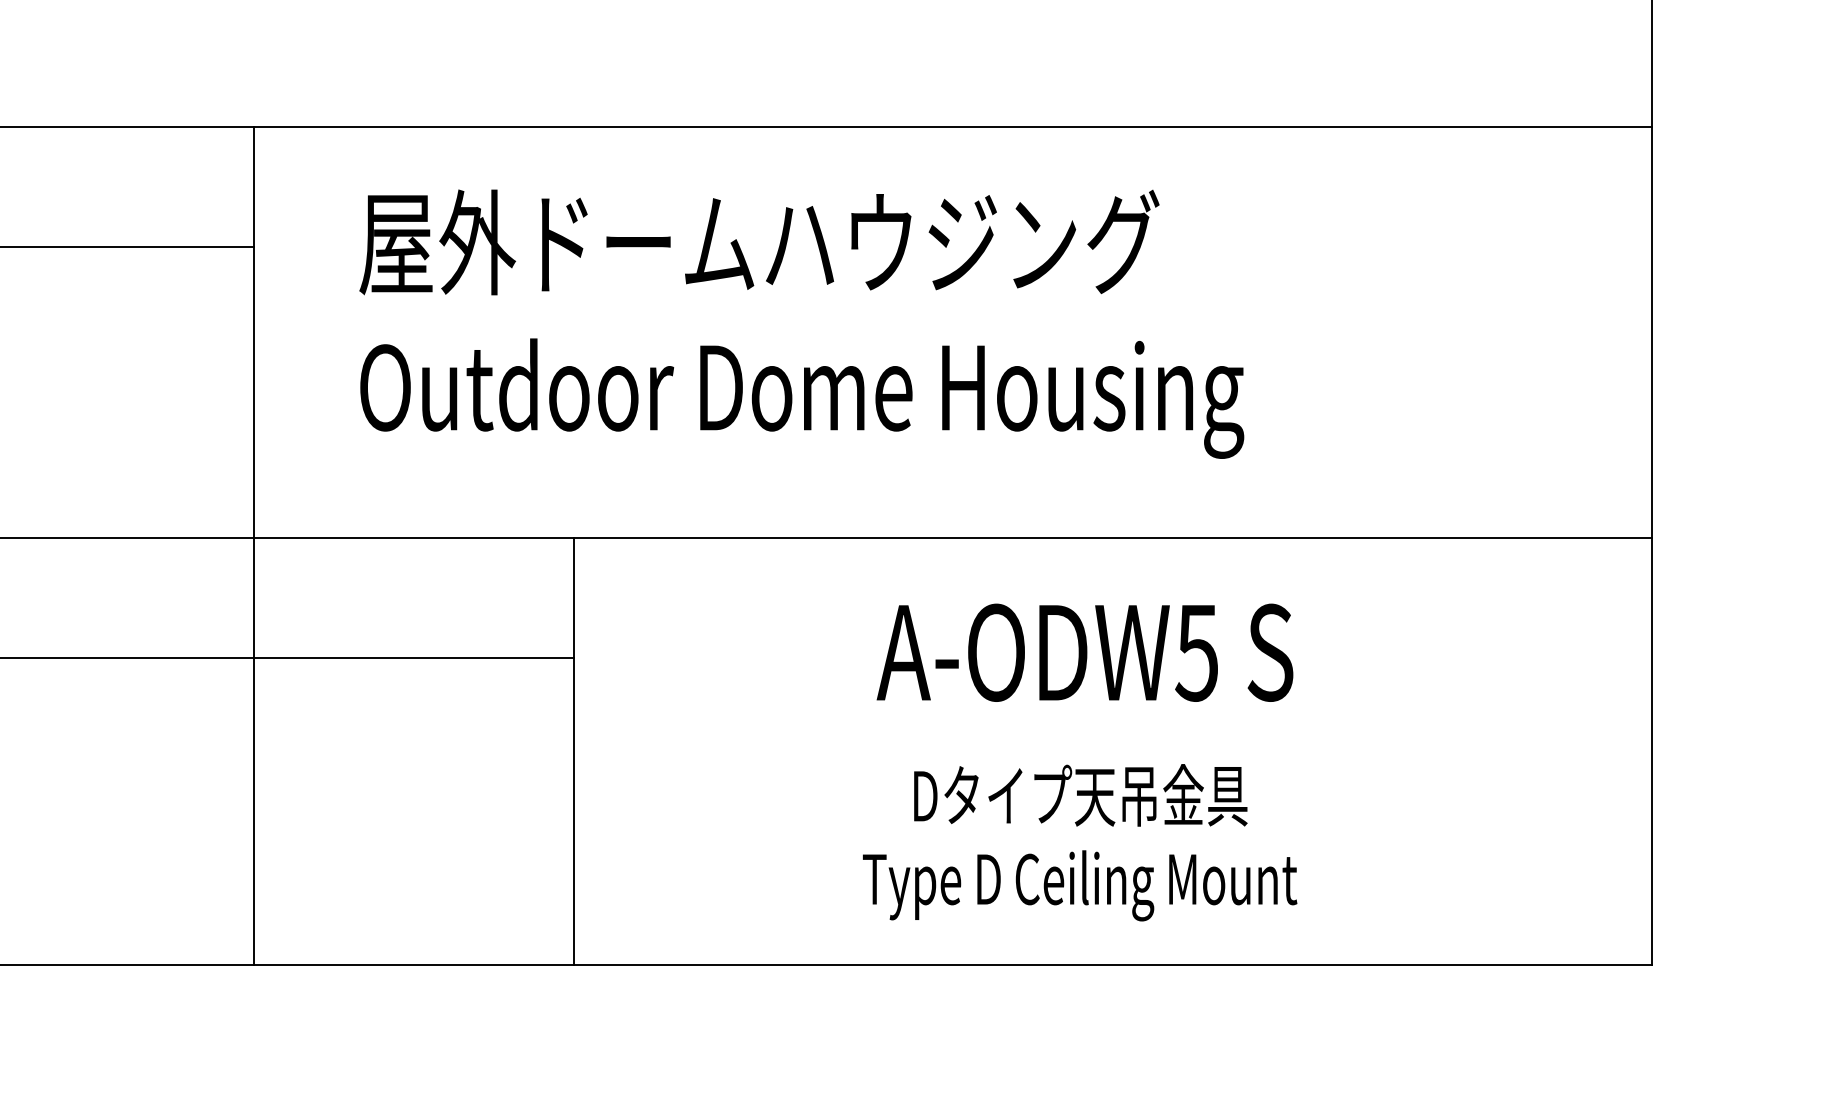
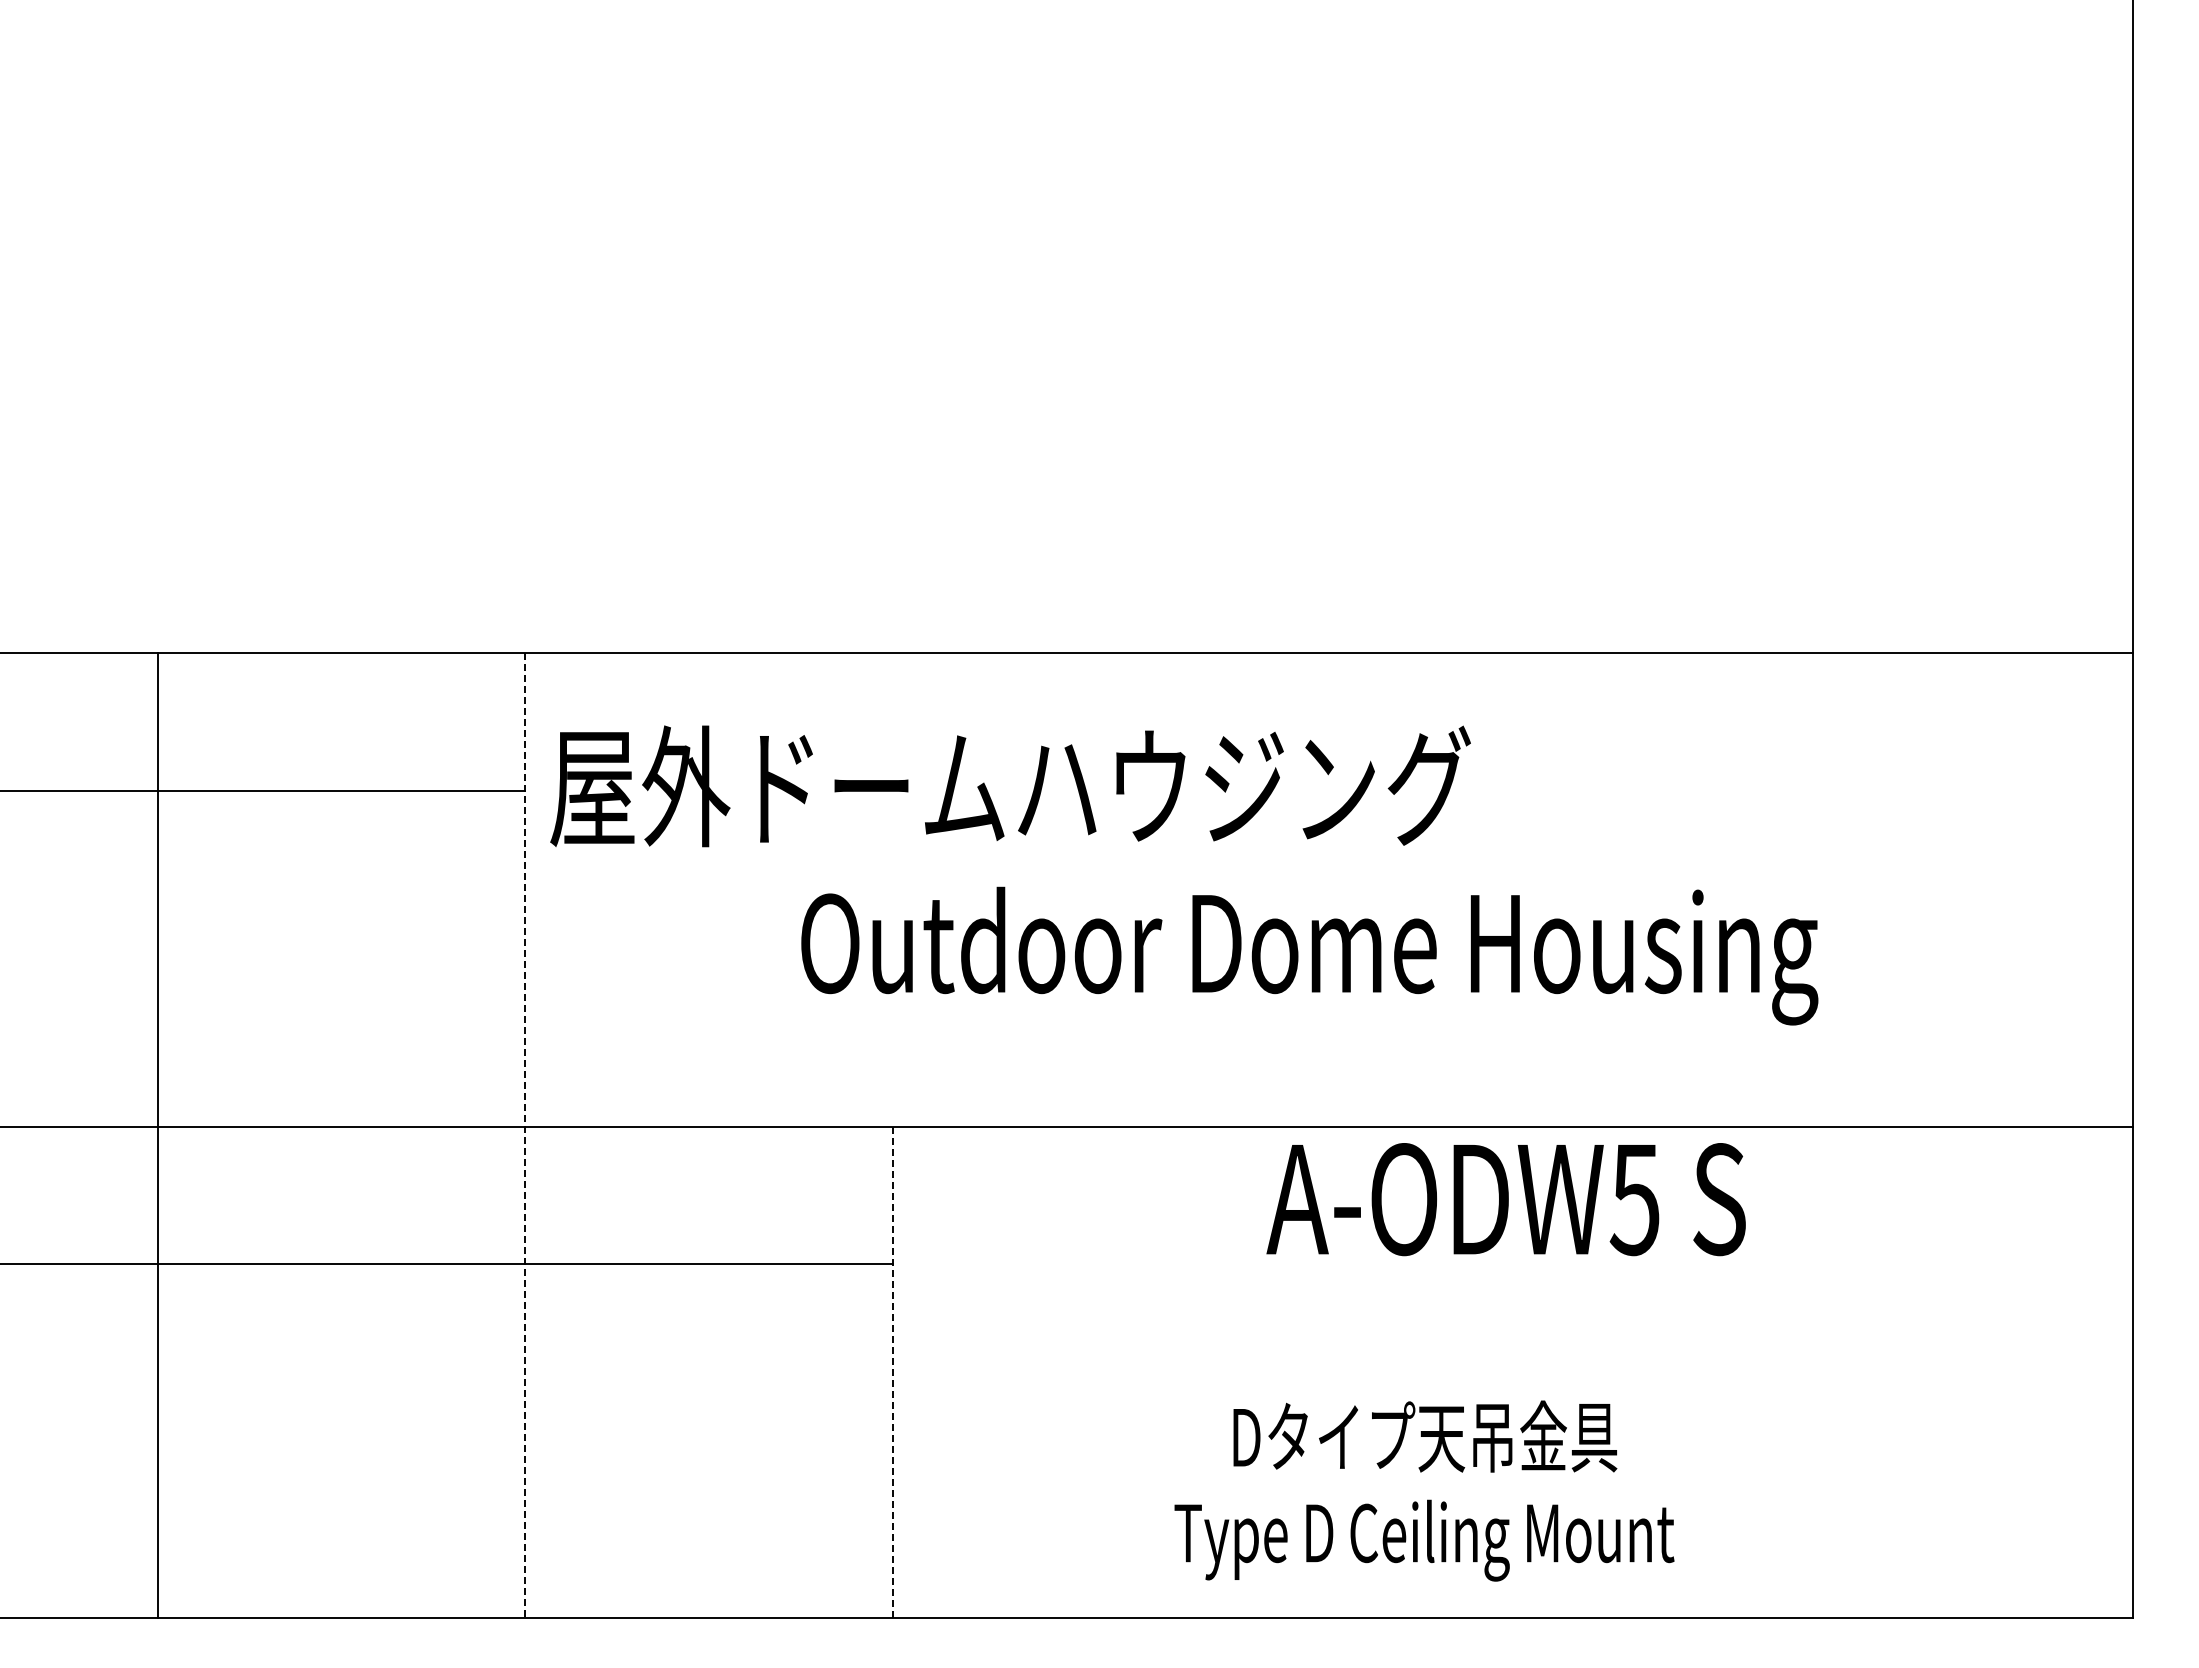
text: (759, 242) -> (1010, 786), moved
text: (801, 398) -> (1309, 955), moved
line: (254, 546) -> (525, 1136), solid -> dashed
text: (1084, 652) -> (1505, 1199), moved
line: (573, 751) -> (892, 1372), solid -> dashed
text: (1080, 842) -> (1424, 1490), moved

